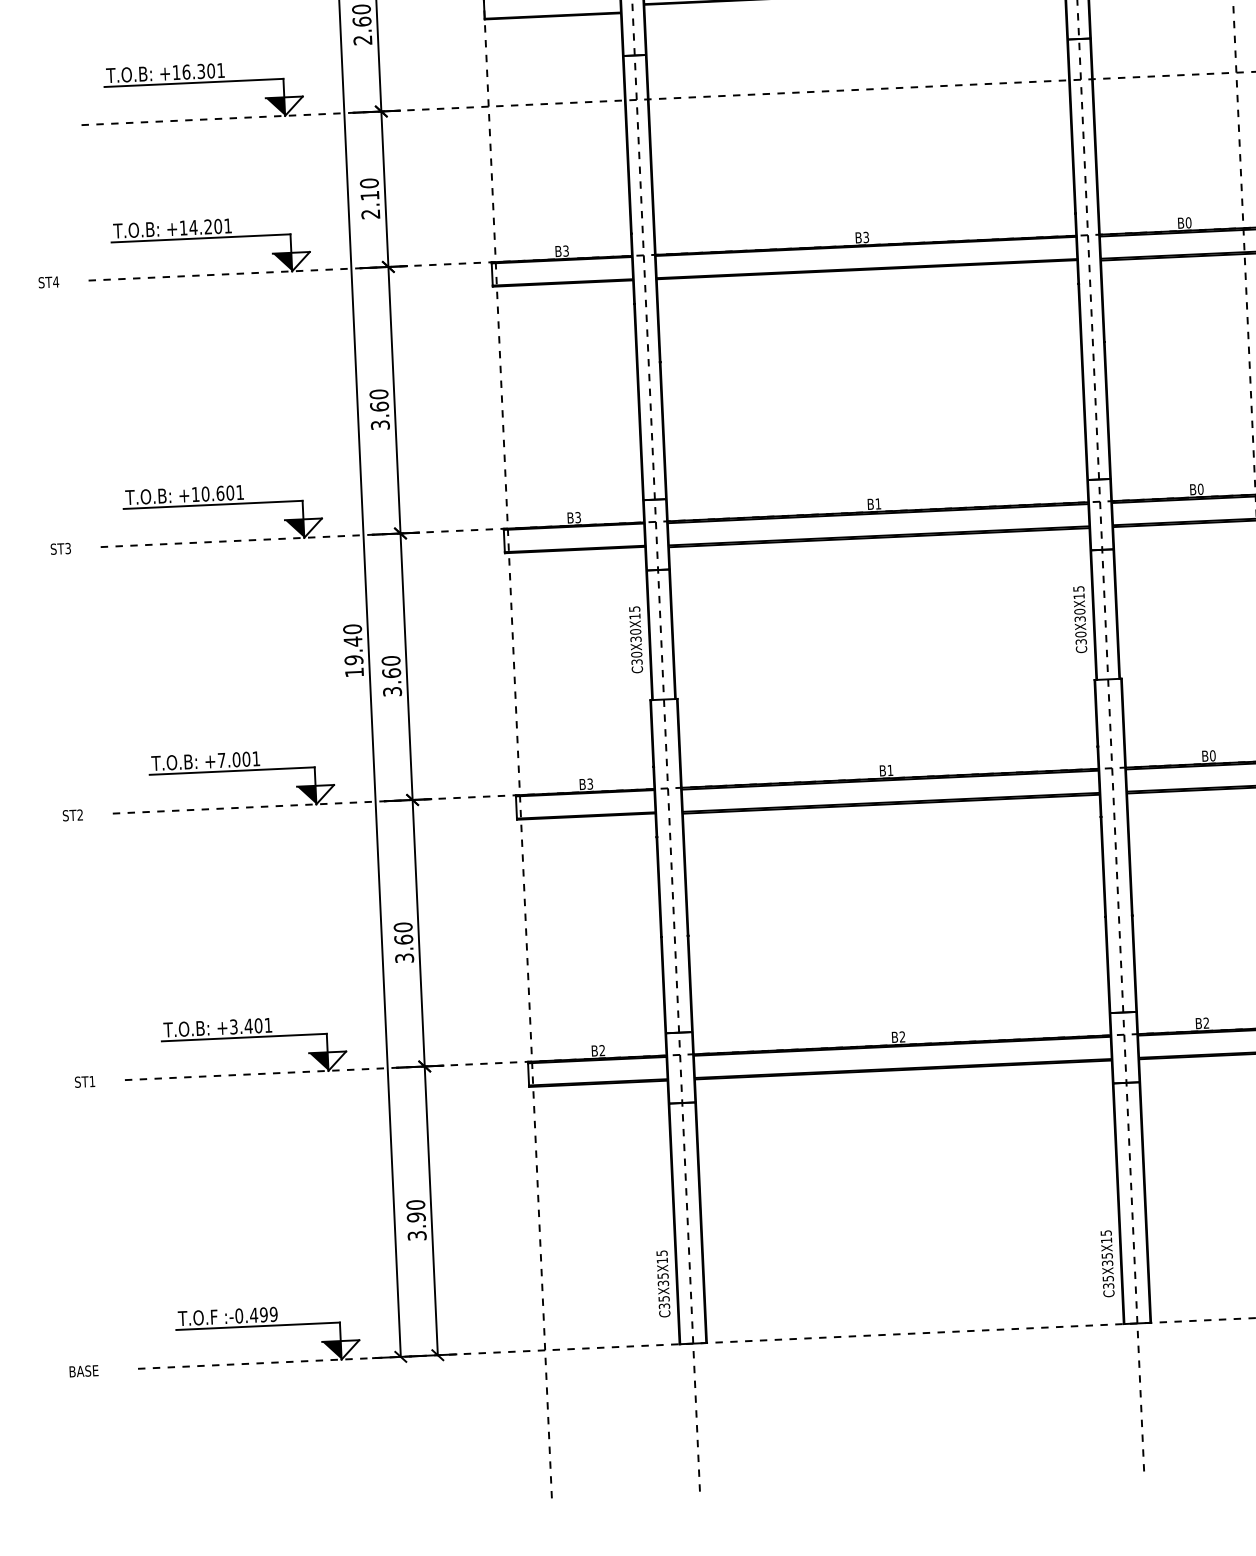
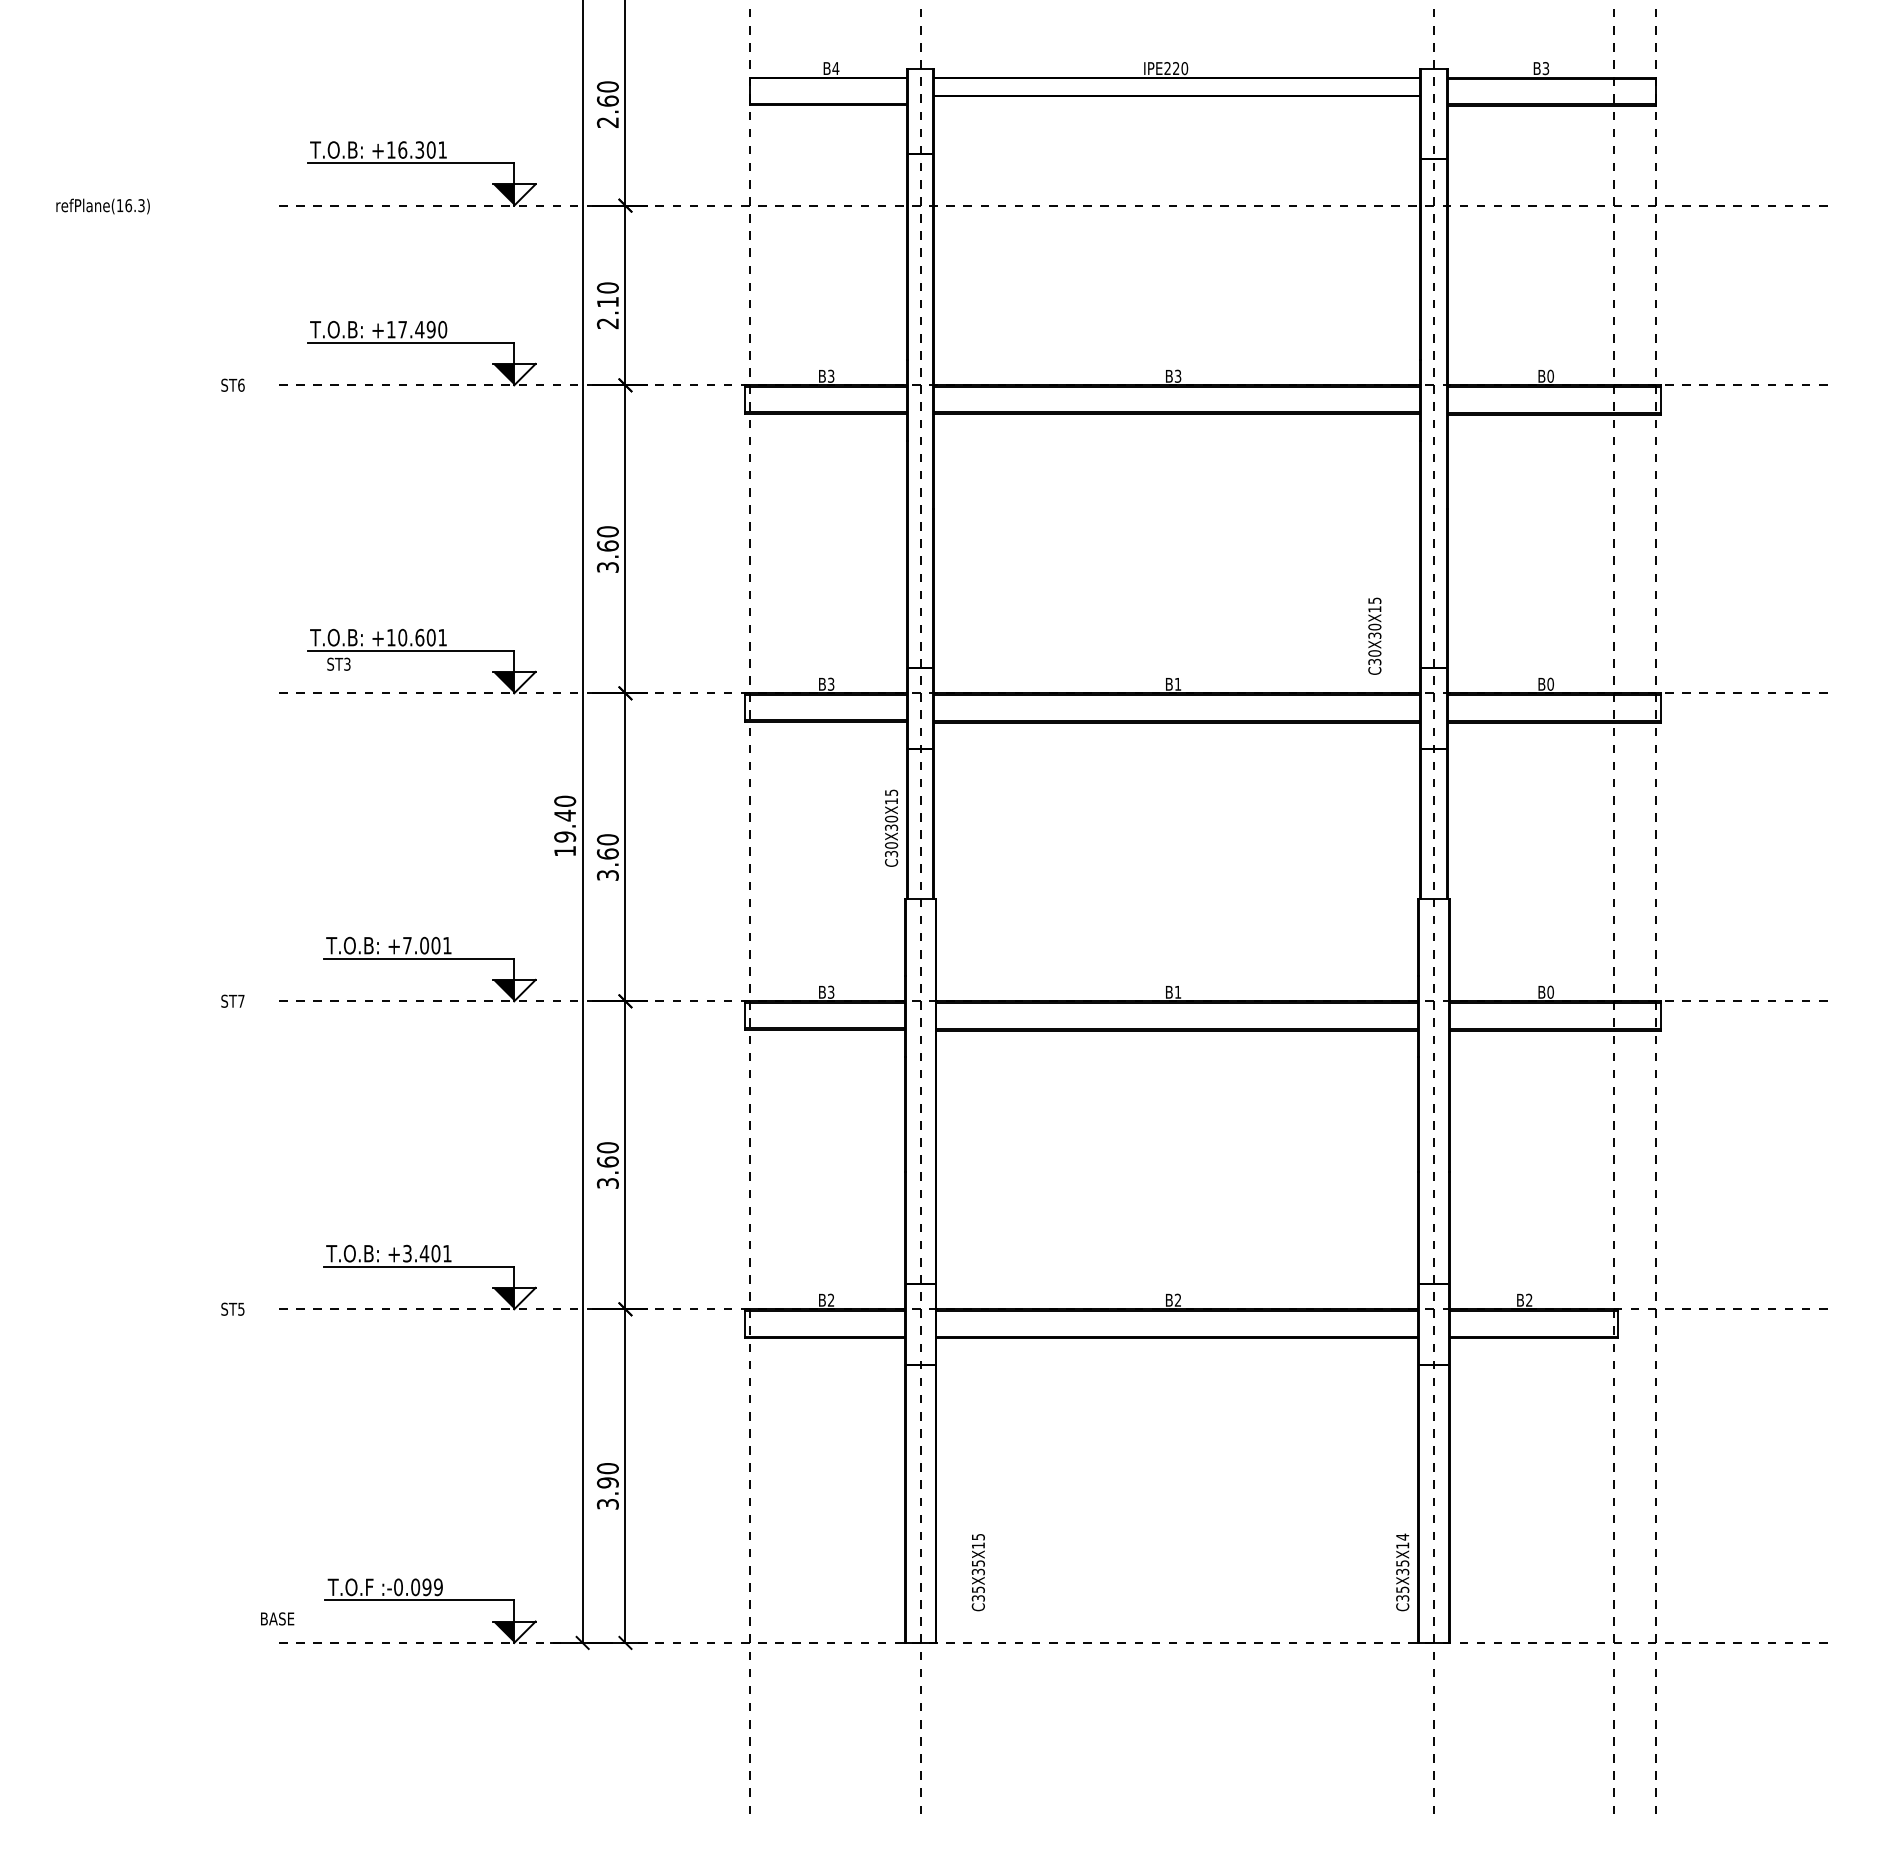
text: (210, 226) -> (422, 329), +14.201 -> +17.490
text: (55, 281) -> (240, 384), ST4 -> ST6
text: (60, 548) -> (338, 663), moved
text: (1079, 618) -> (1374, 635), moved
text: (80, 814) -> (241, 1000), ST2 -> ST7
text: (92, 1080) -> (241, 1308), ST1 -> ST5
text: (1106, 1232) -> (1402, 1536), C35X35X15 -> C35X35X14
text: (662, 1283) -> (977, 1572), moved
text: (253, 1315) -> (415, 1587), :-0.499 -> :-0.099
text: (83, 1370) -> (277, 1618), moved

